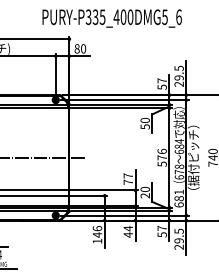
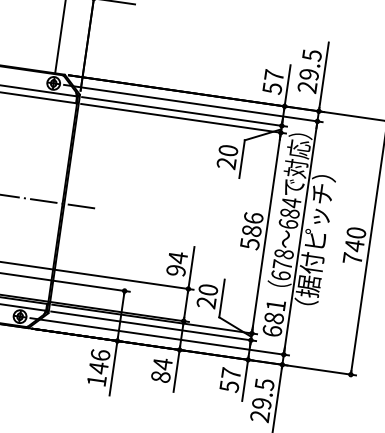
text: (144, 126) -> (225, 162), 50 -> 20
text: (161, 157) -> (250, 230), 576 -> 586
text: (128, 178) -> (177, 262), 77 -> 94
text: (127, 234) -> (159, 375), 44 -> 84

